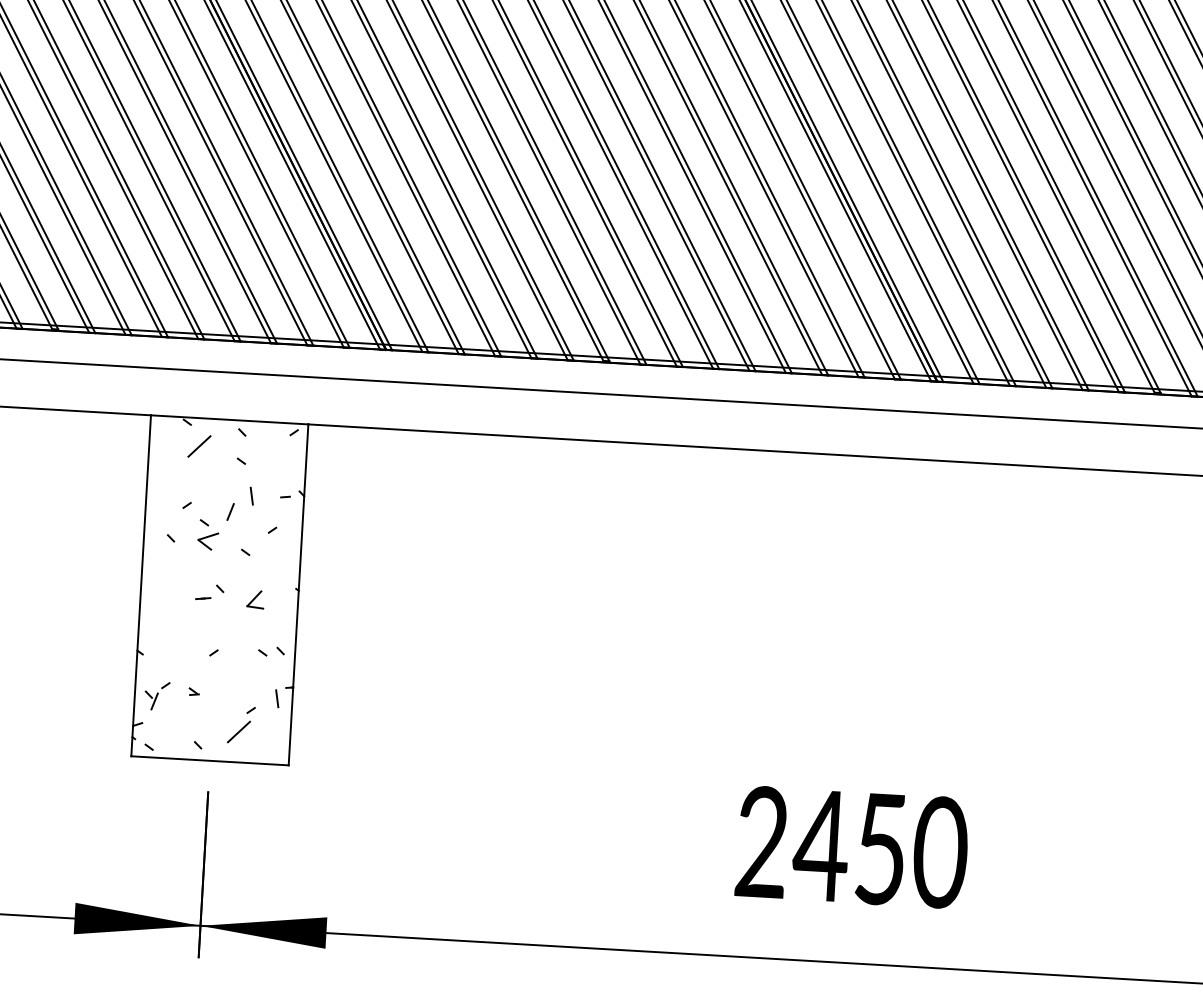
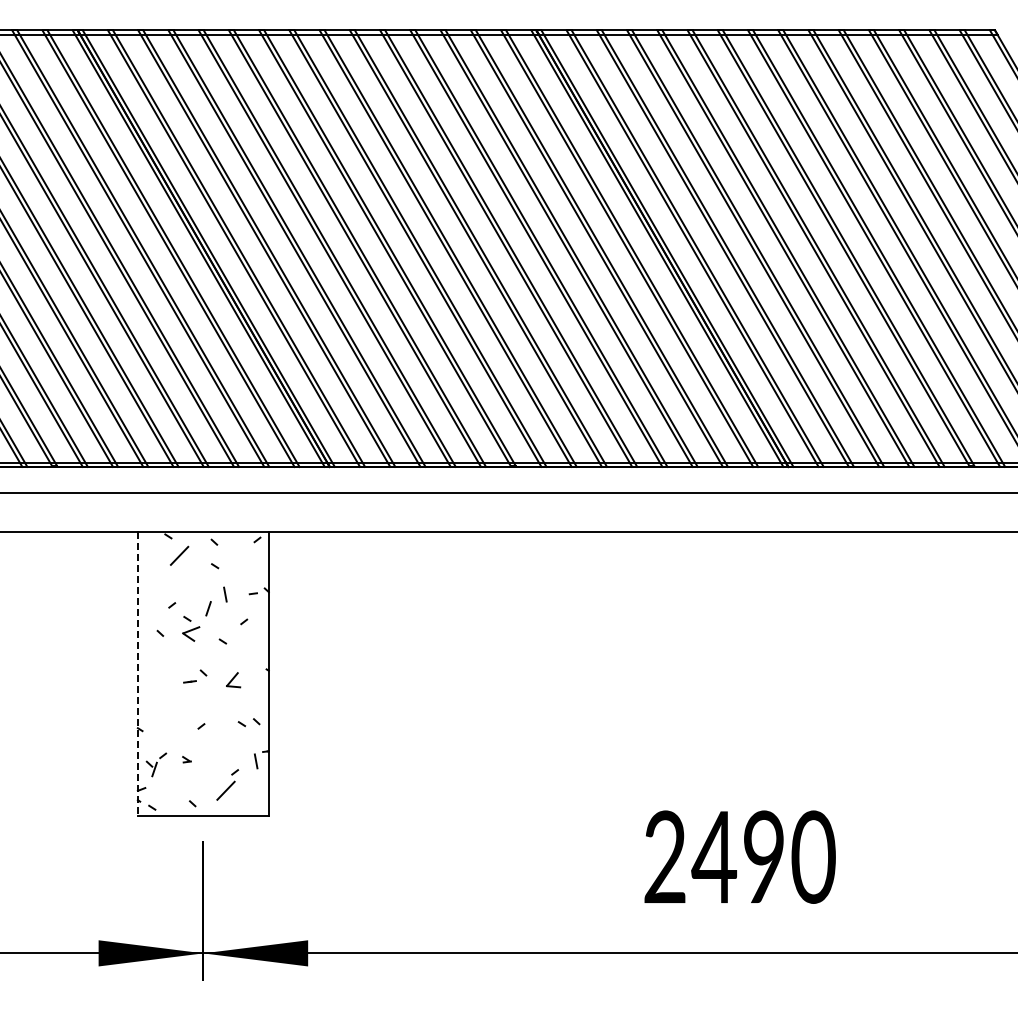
line: (140, 586) -> (137, 674), solid -> dashed
text: (880, 848) -> (763, 856), 2450 -> 2490

